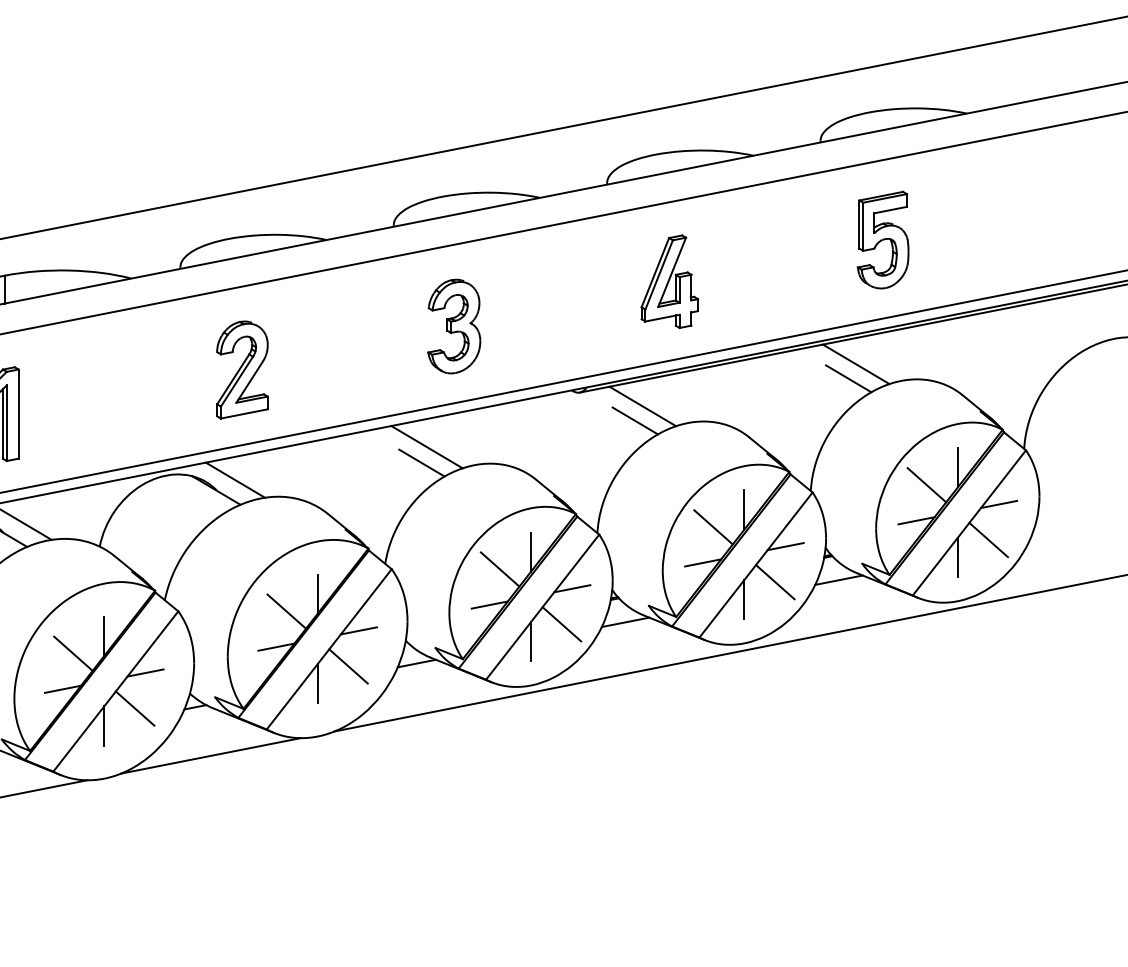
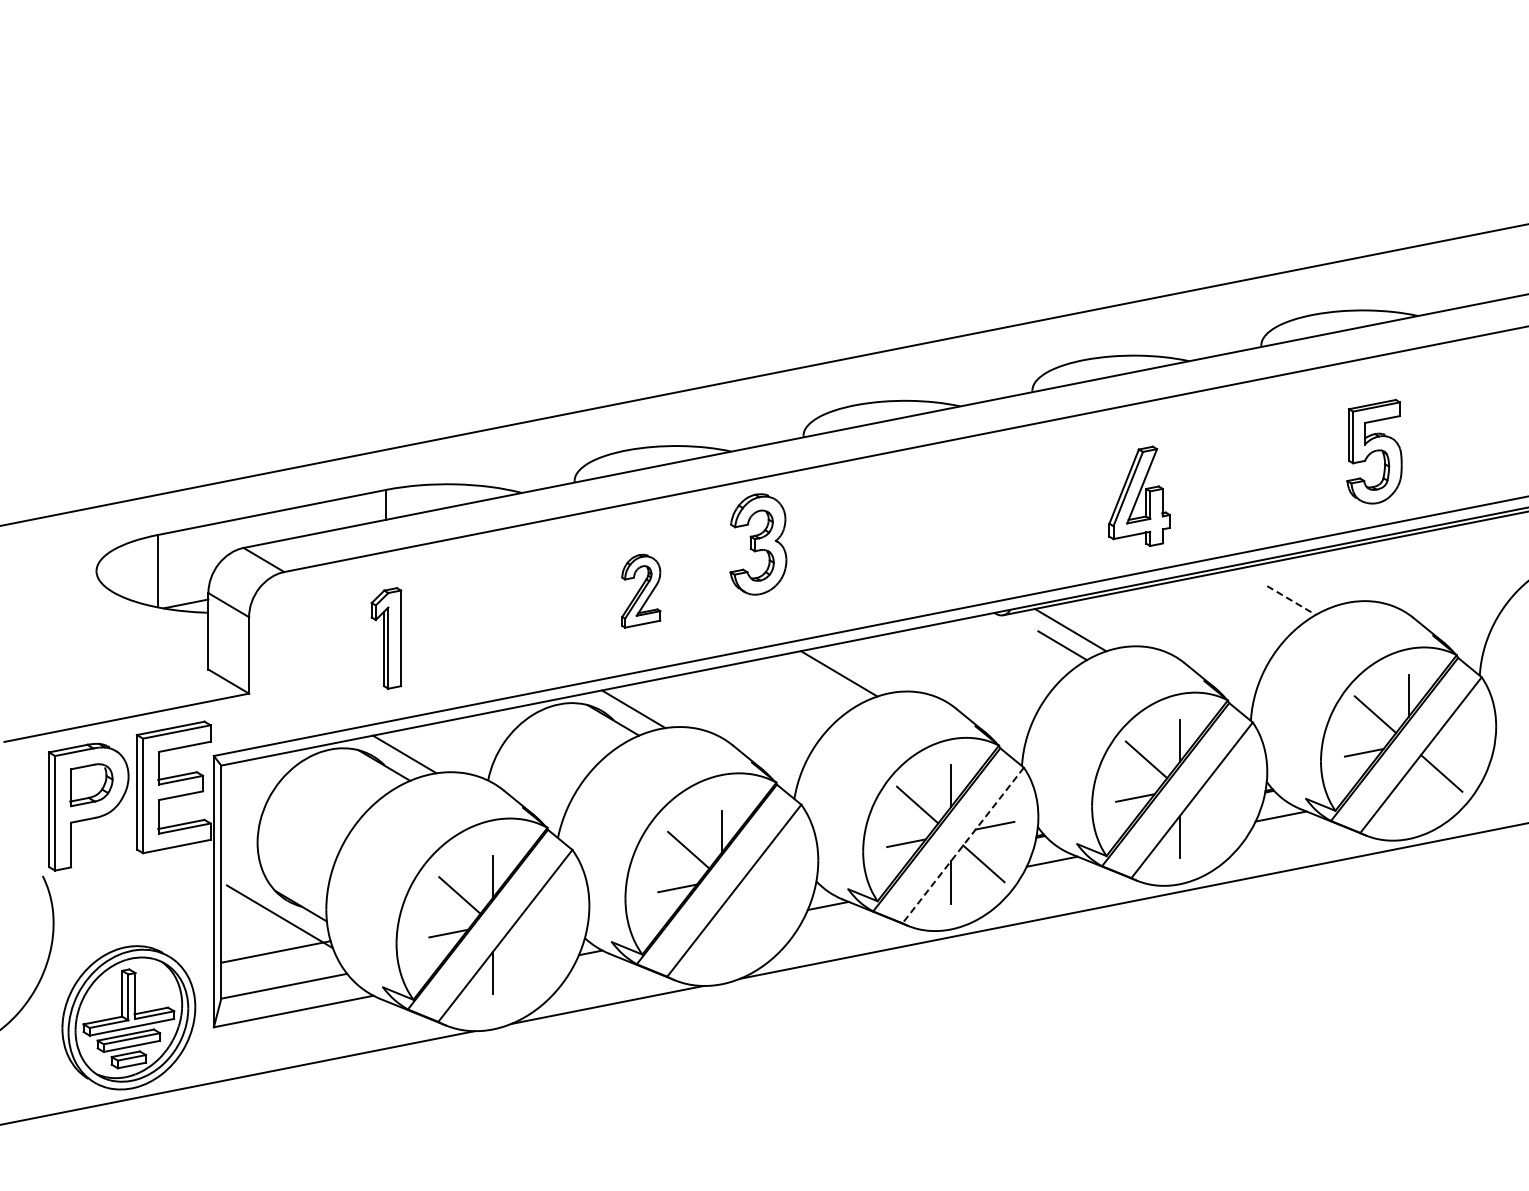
part: (883, 239) -> (1374, 451), moved
part: (669, 280) -> (1139, 495), moved
part: (454, 326) -> (758, 544), moved
line: (856, 363) -> (1299, 584), removed
part: (242, 370) -> (641, 591), size x0.7
line: (848, 378) -> (1291, 600), solid -> dashed
line: (421, 462) -> (833, 690), removed
line: (998, 504) -> (1452, 735), removed
line: (785, 546) -> (1223, 780), removed
line: (957, 557) -> (1408, 792), removed
line: (775, 582) -> (1212, 818), removed
line: (542, 607) -> (963, 845), solid -> dashed
line: (358, 630) -> (765, 870), removed
line: (348, 665) -> (754, 908), removed
line: (144, 672) -> (536, 915), removed
line: (317, 683) -> (721, 927), removed
line: (134, 707) -> (525, 953), removed

